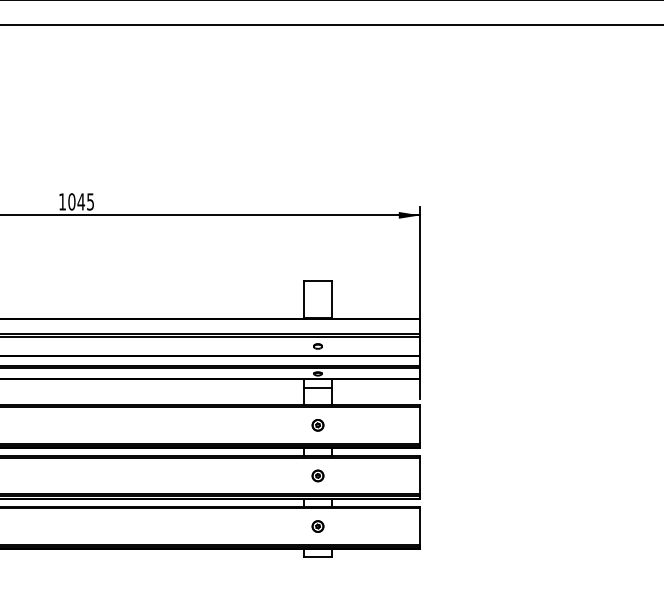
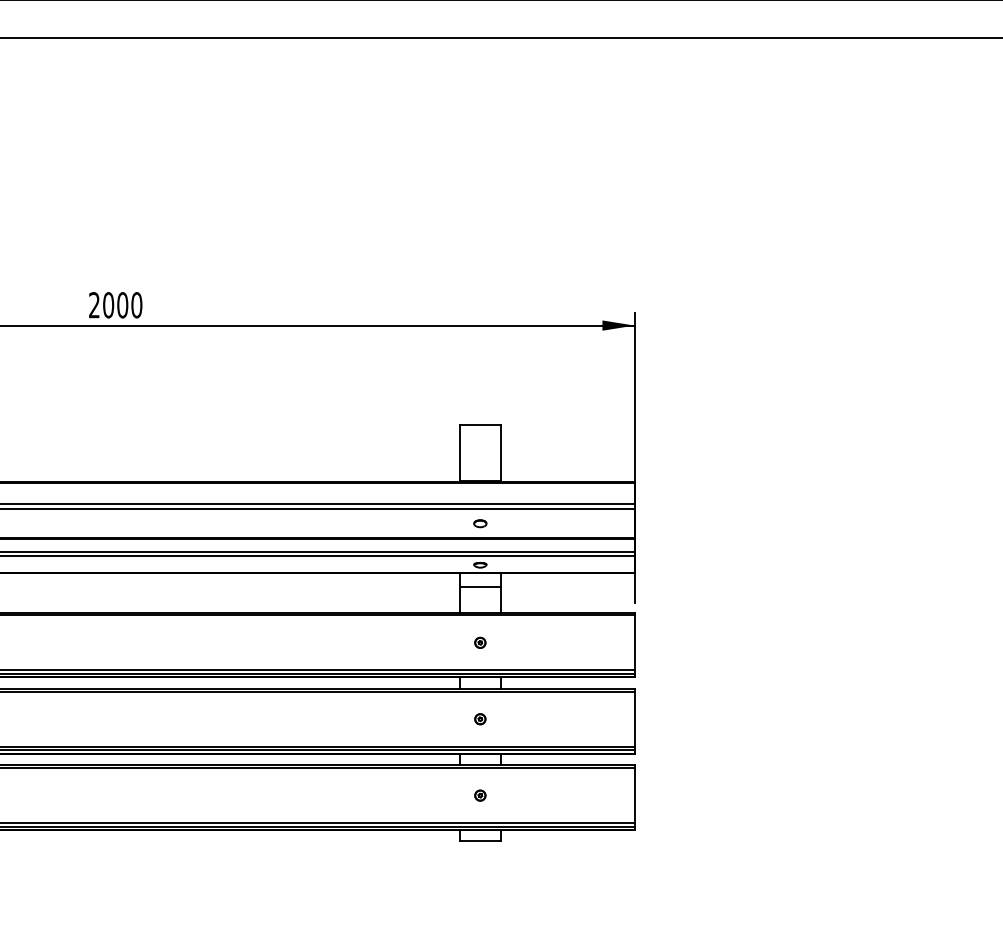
text: (76, 201) -> (115, 304), 1045 -> 2000
part: (317, 425) -> (479, 643), size x0.62
part: (317, 475) -> (479, 718), size x0.62
part: (317, 526) -> (479, 795), size x0.62

